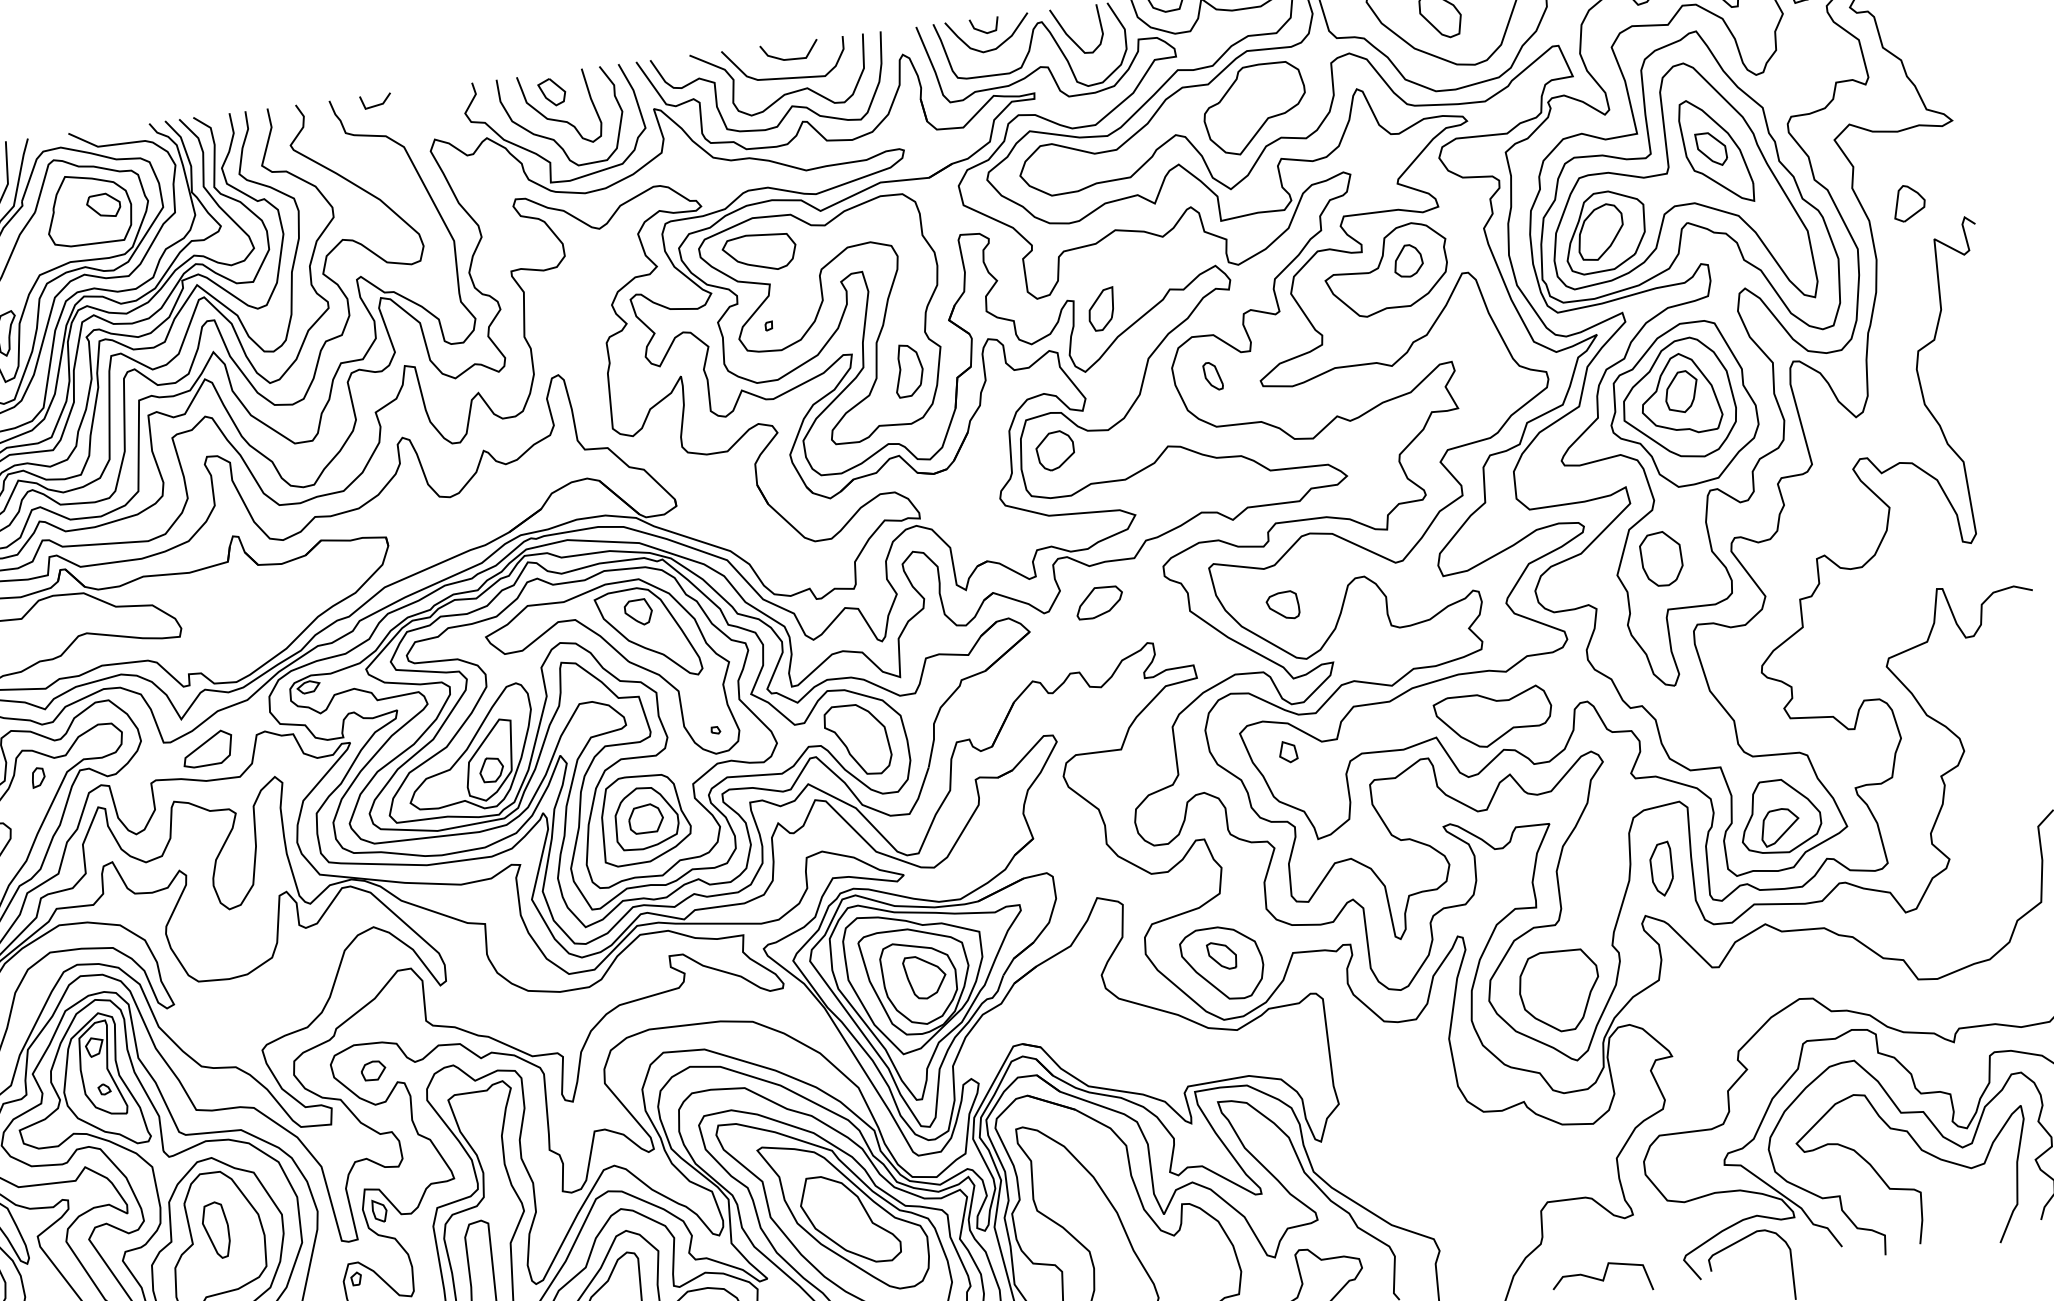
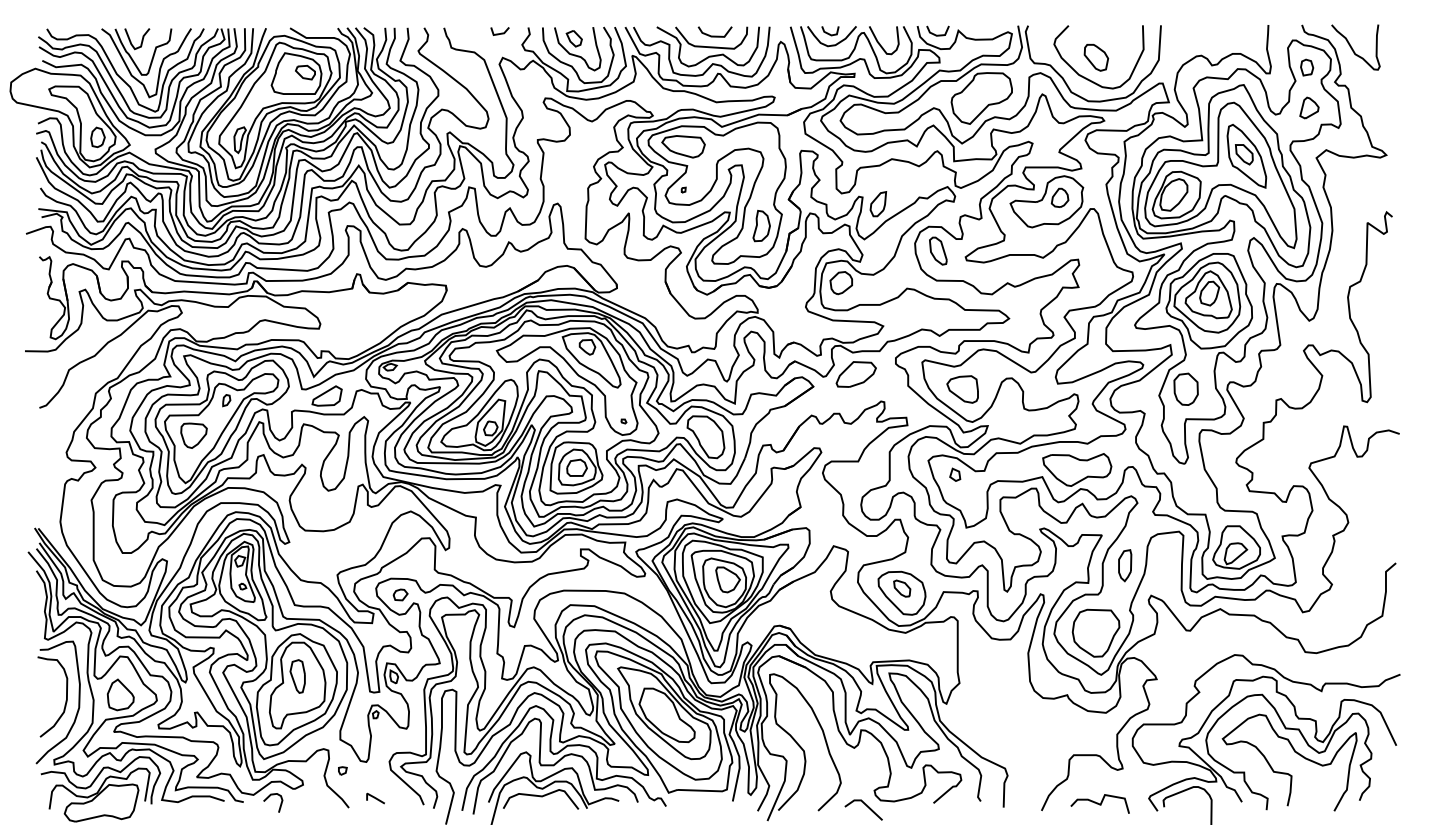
line: (375, 105) -> (499, 33), moved
part: (1909, 202) -> (1309, 107), moved
part: (1213, 375) -> (938, 250), size x1.67
part: (1098, 602) -> (855, 374), size x1.43
part: (1282, 605) -> (962, 389), size x1.67
part: (1662, 868) -> (1125, 565), moved

